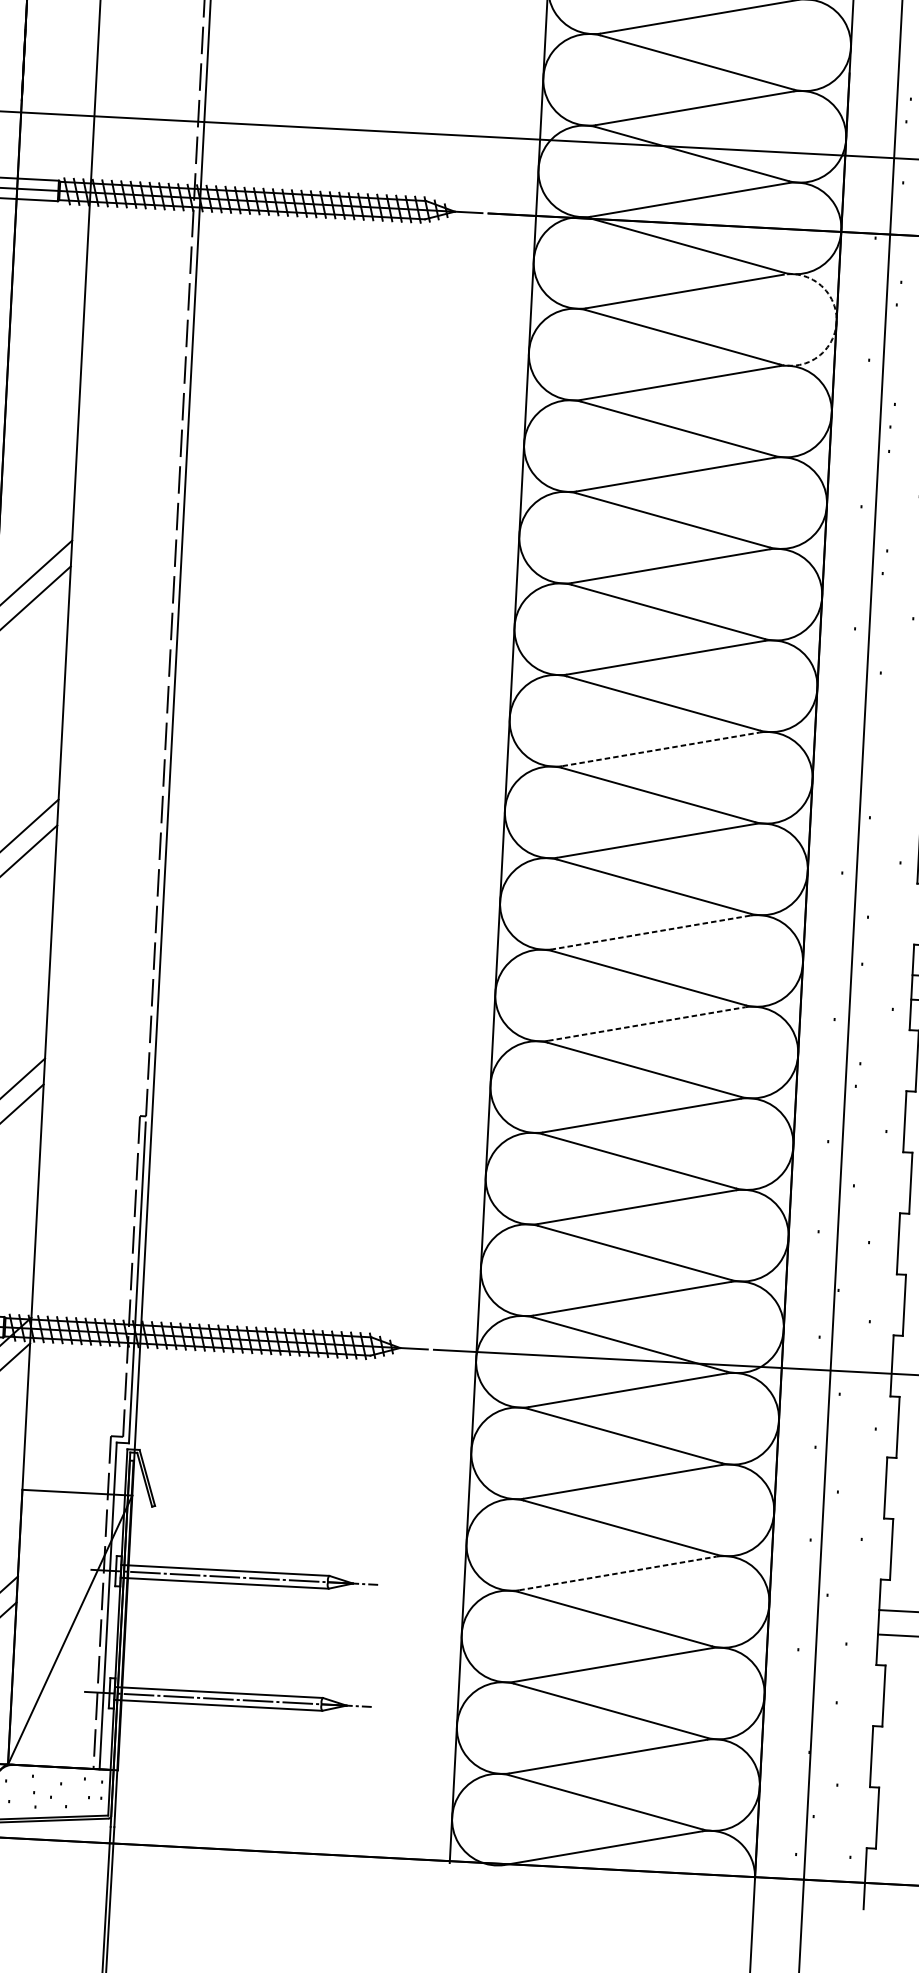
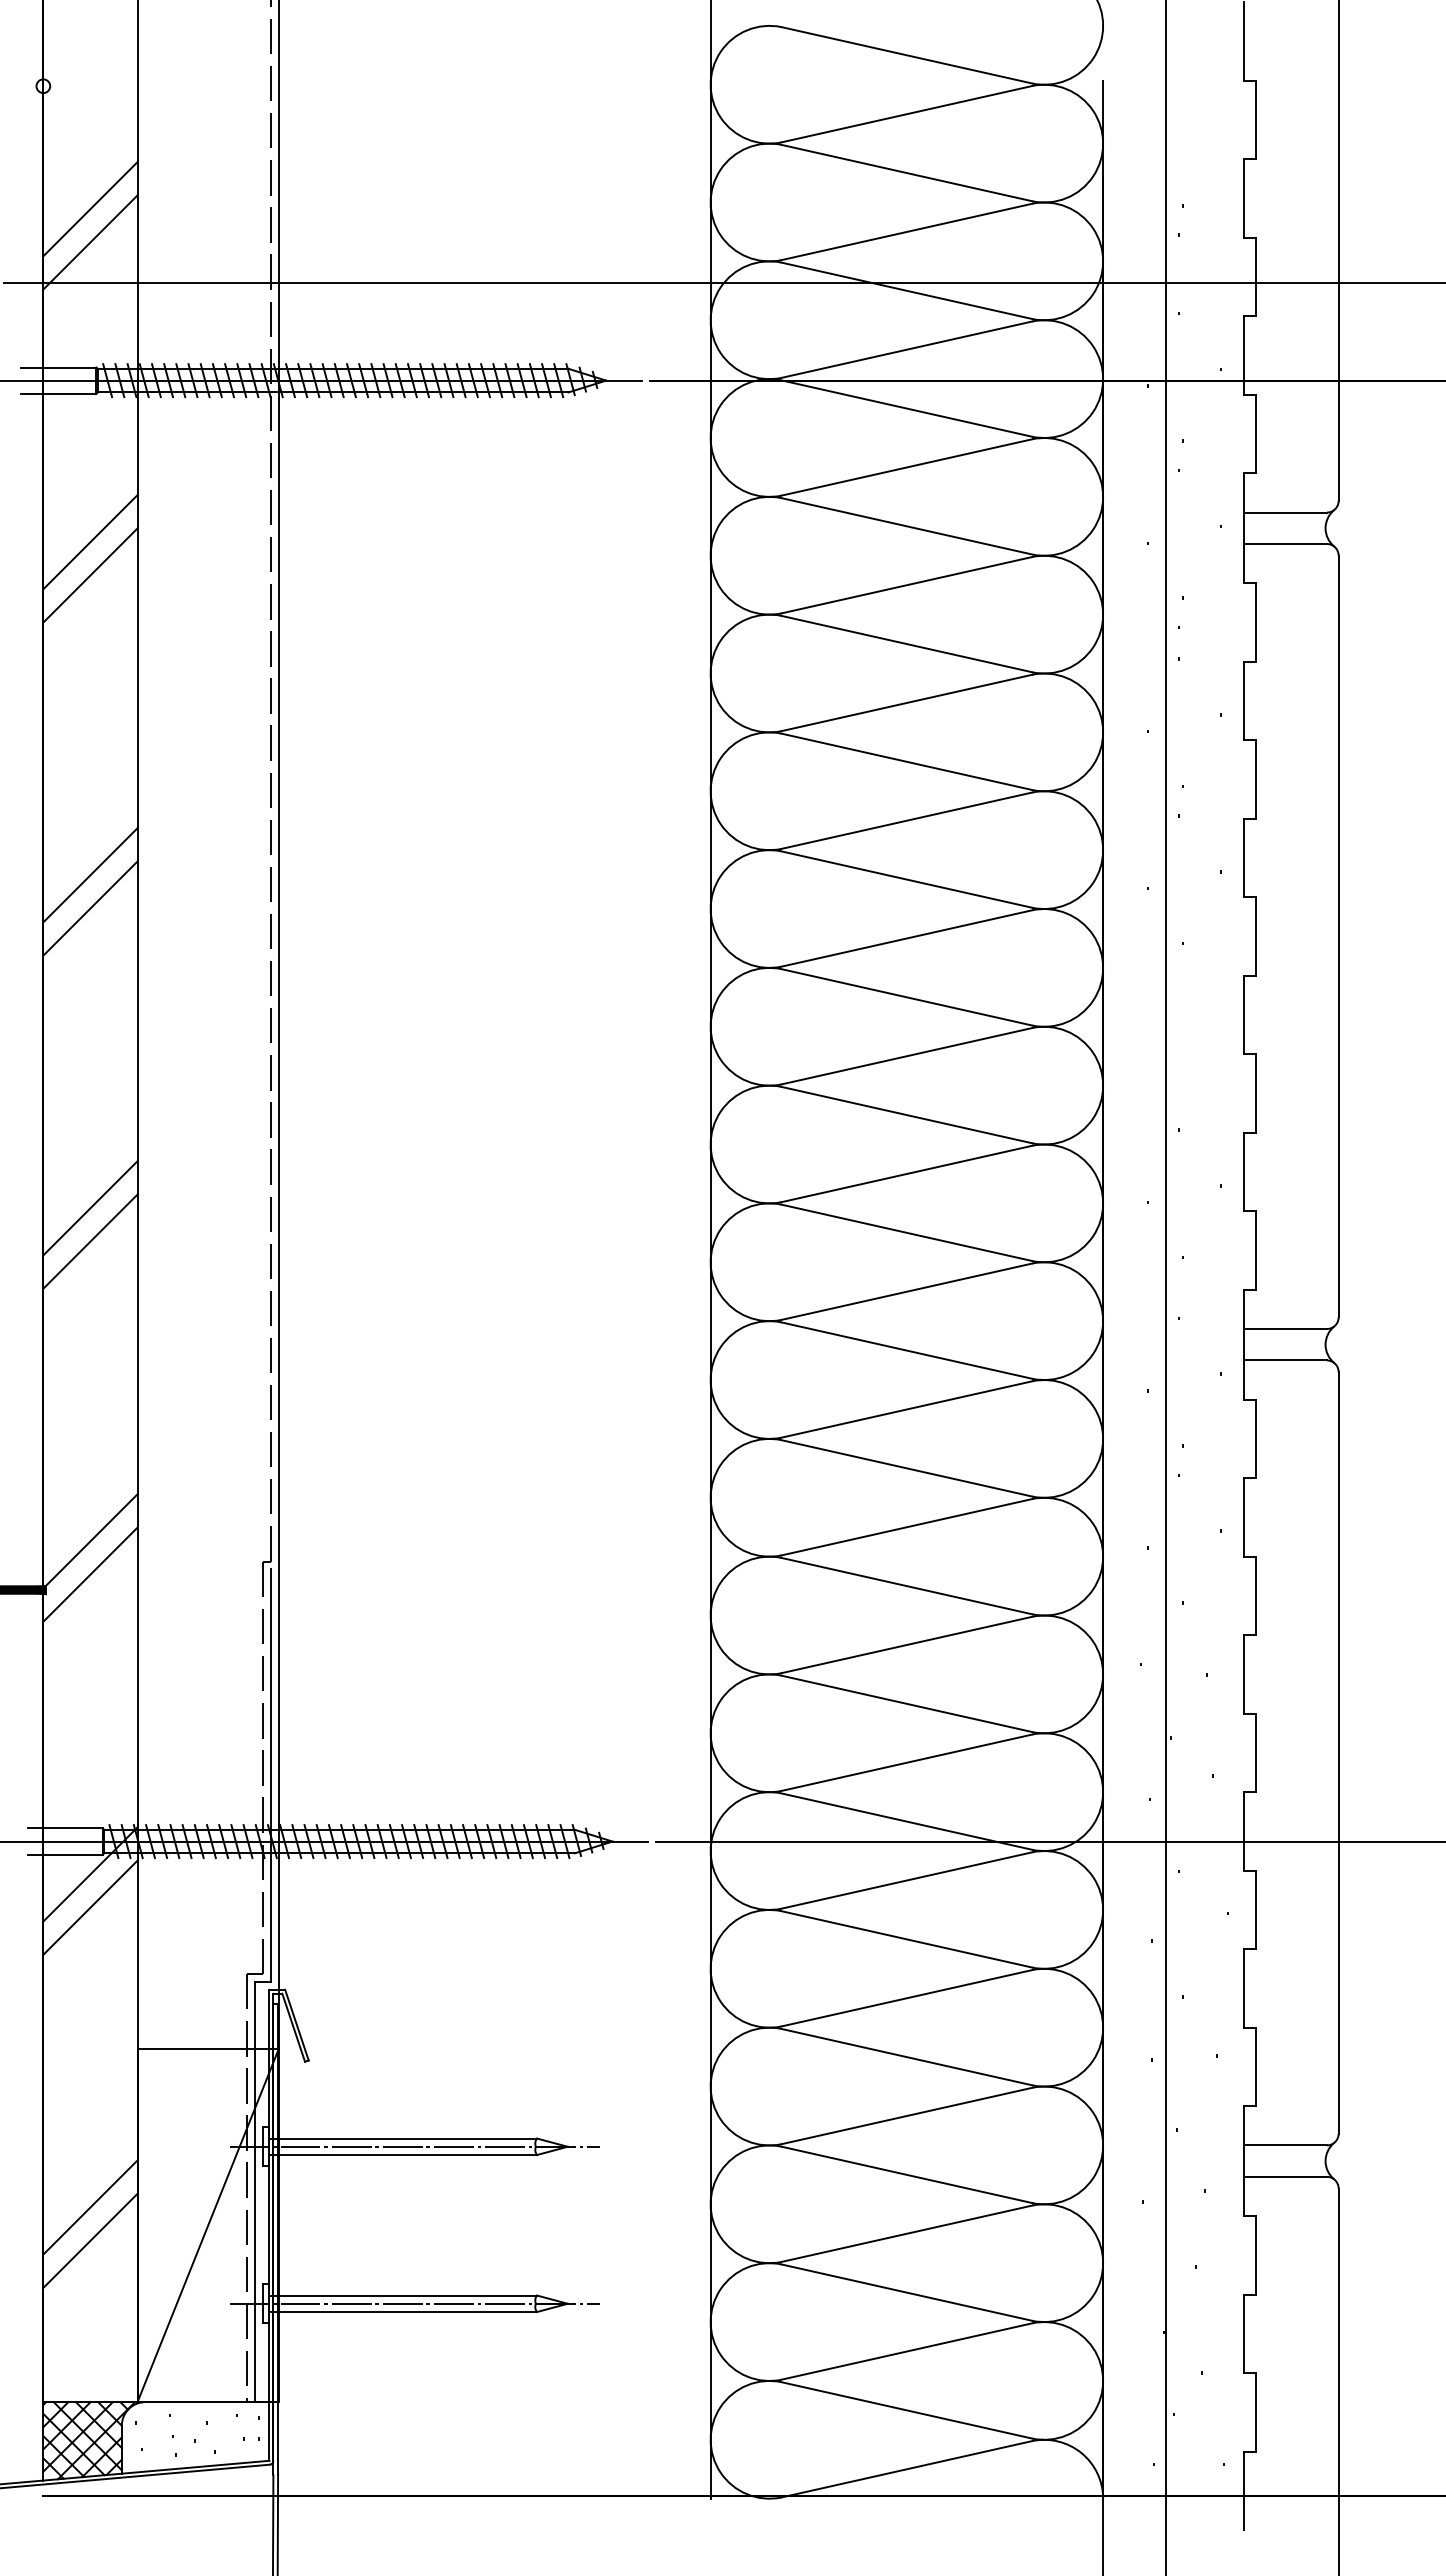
line: (60, 57) -> (90, 209), added
line: (59, 83) -> (90, 242), added
line: (47, 316) -> (90, 542), added
arc: (836, 322) -> (1103, 496), dashed -> solid
line: (45, 342) -> (90, 575), added
line: (661, 749) -> (907, 1056), dashed -> solid
line: (651, 932) -> (906, 1291), dashed -> solid
line: (647, 1024) -> (907, 1409), dashed -> solid
line: (618, 1573) -> (907, 2115), dashed -> solid

